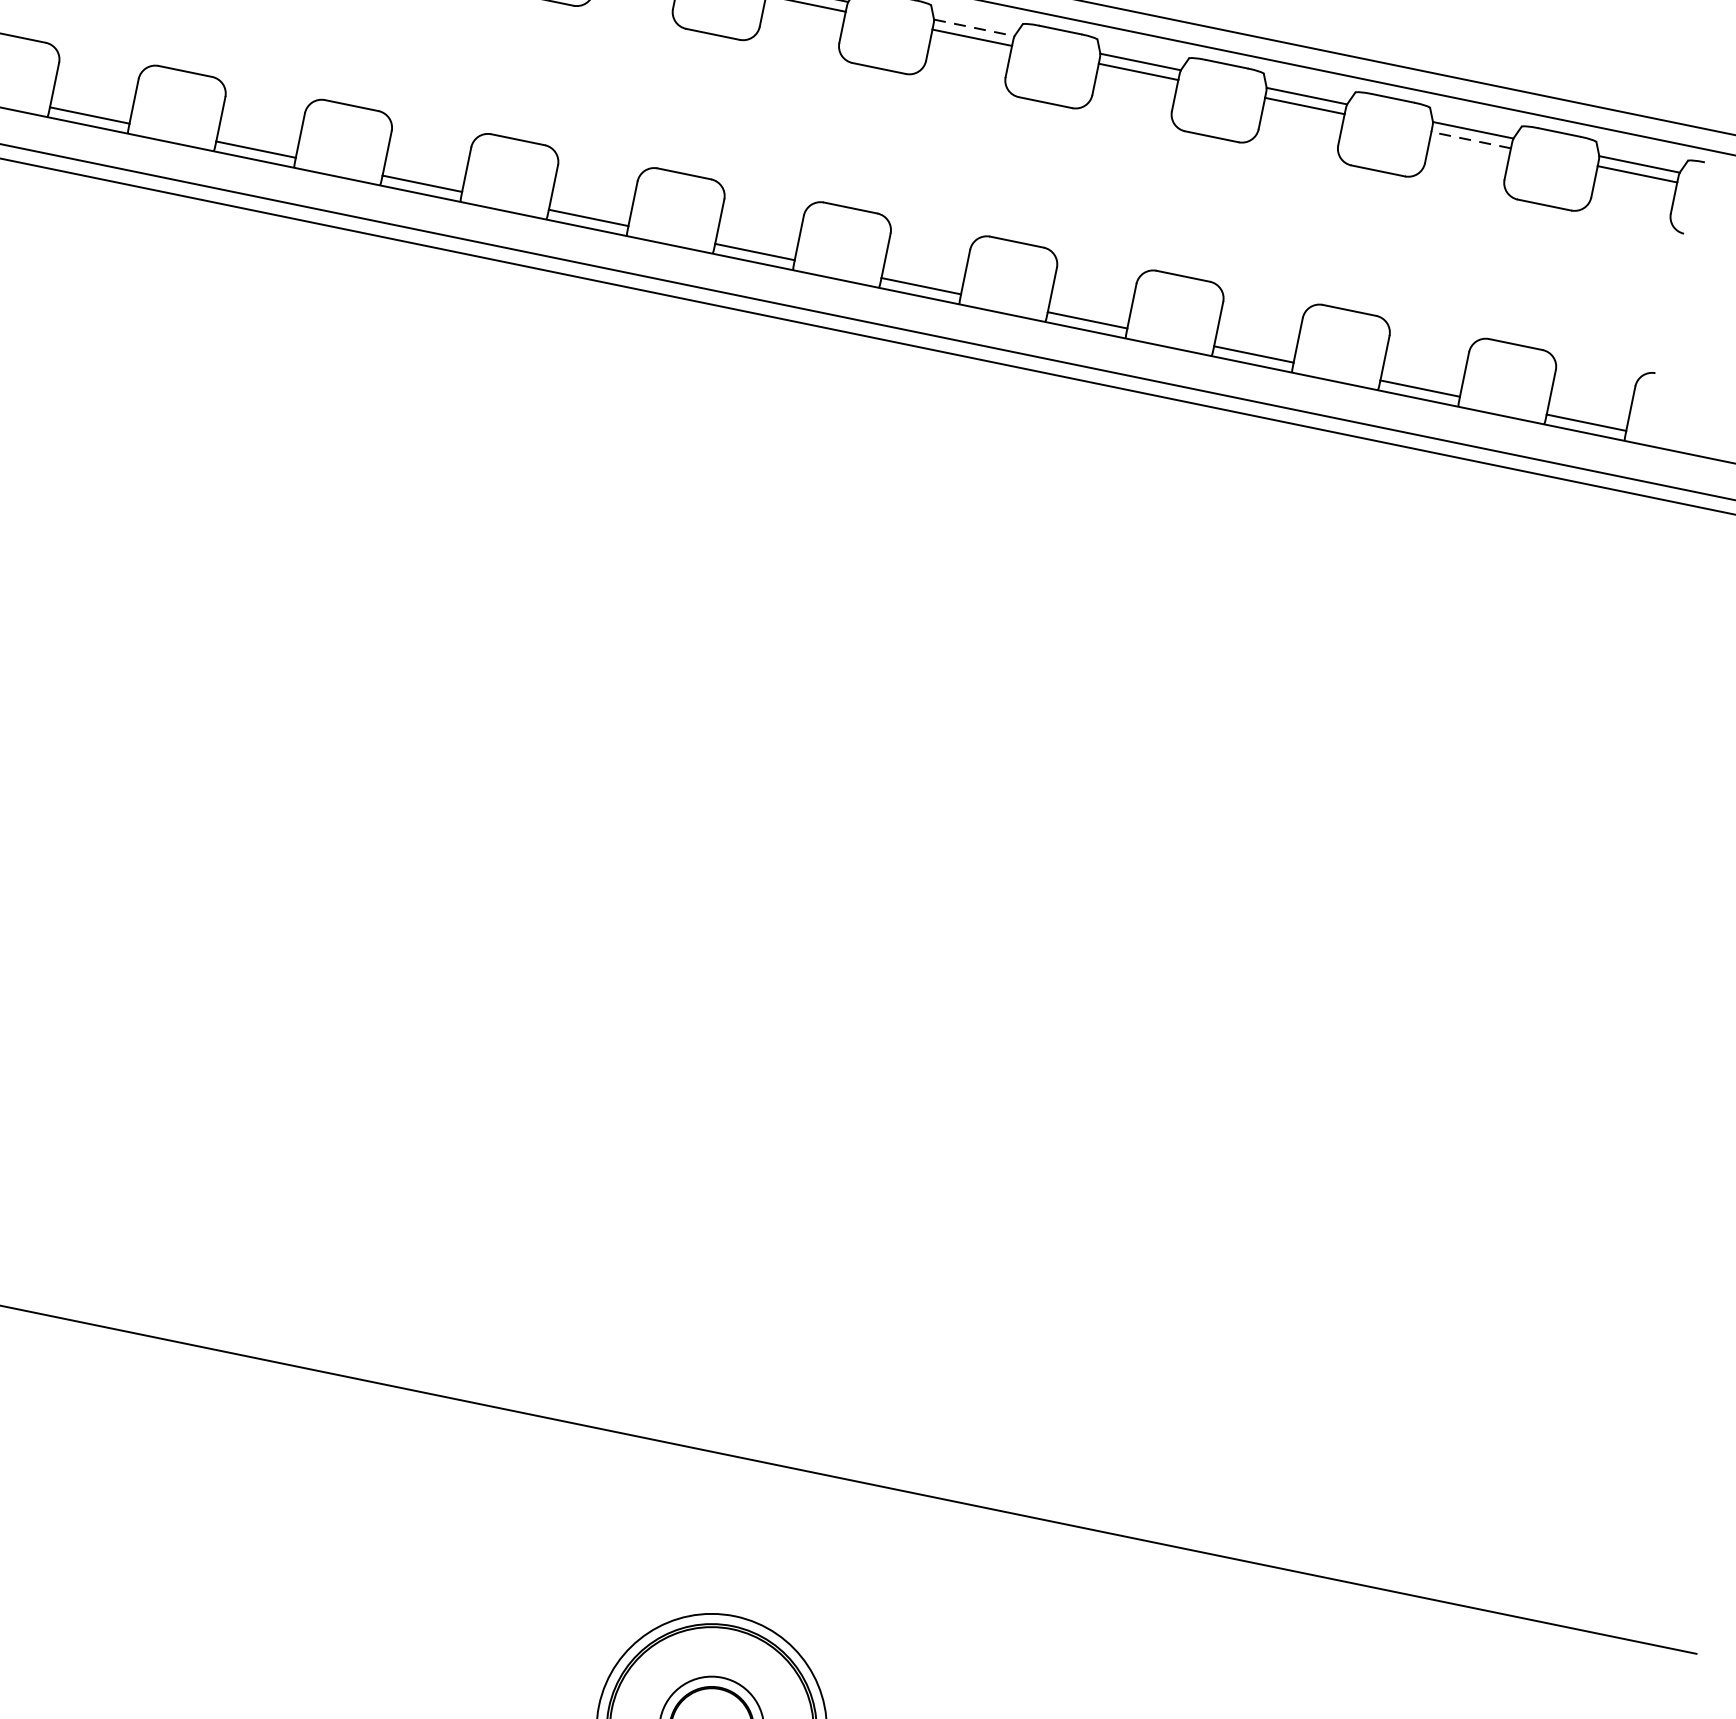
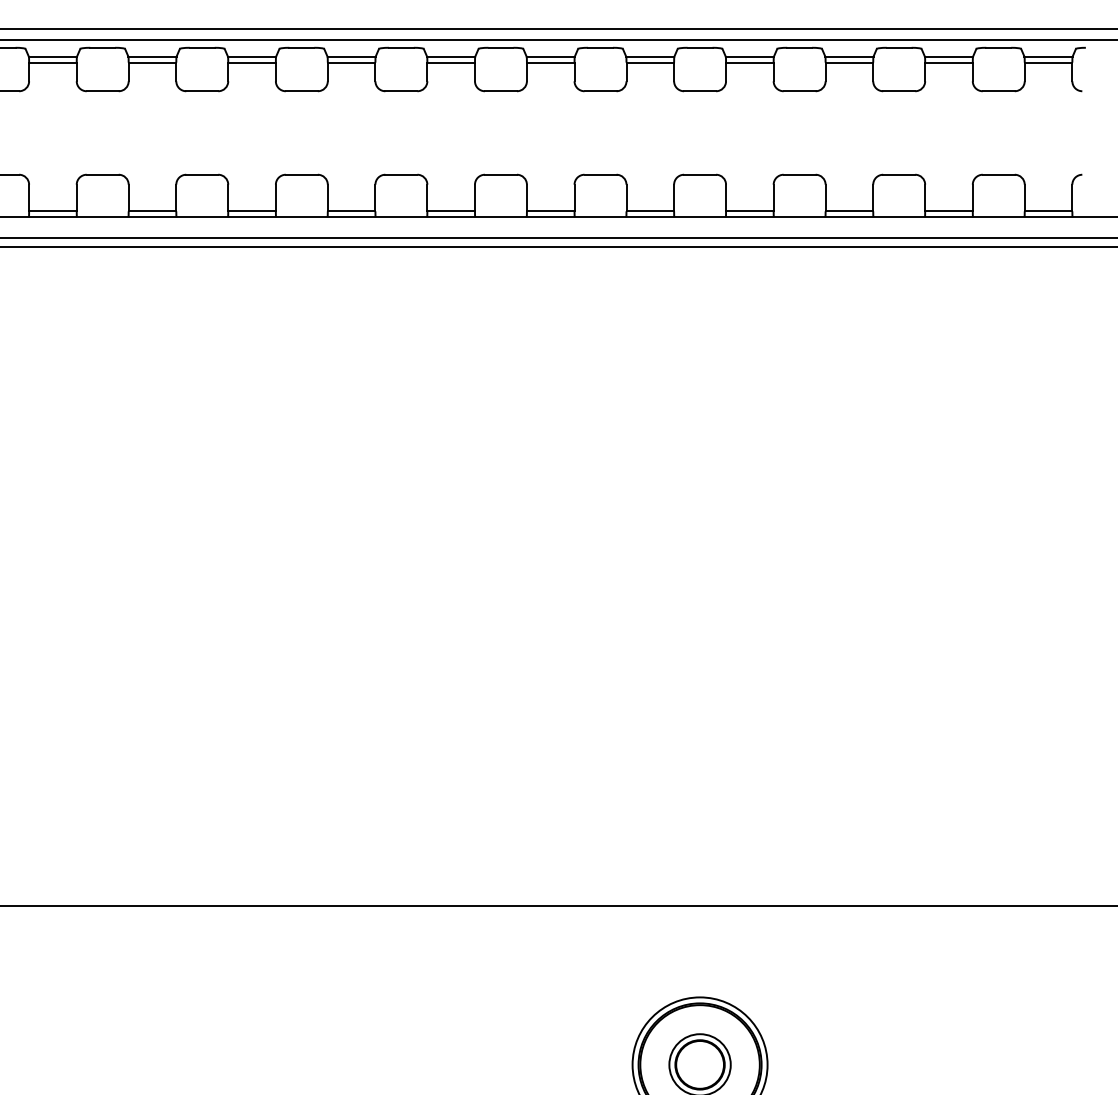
line: (974, 27) -> (650, 56), dashed -> solid
line: (1470, 139) -> (948, 62), dashed -> solid

